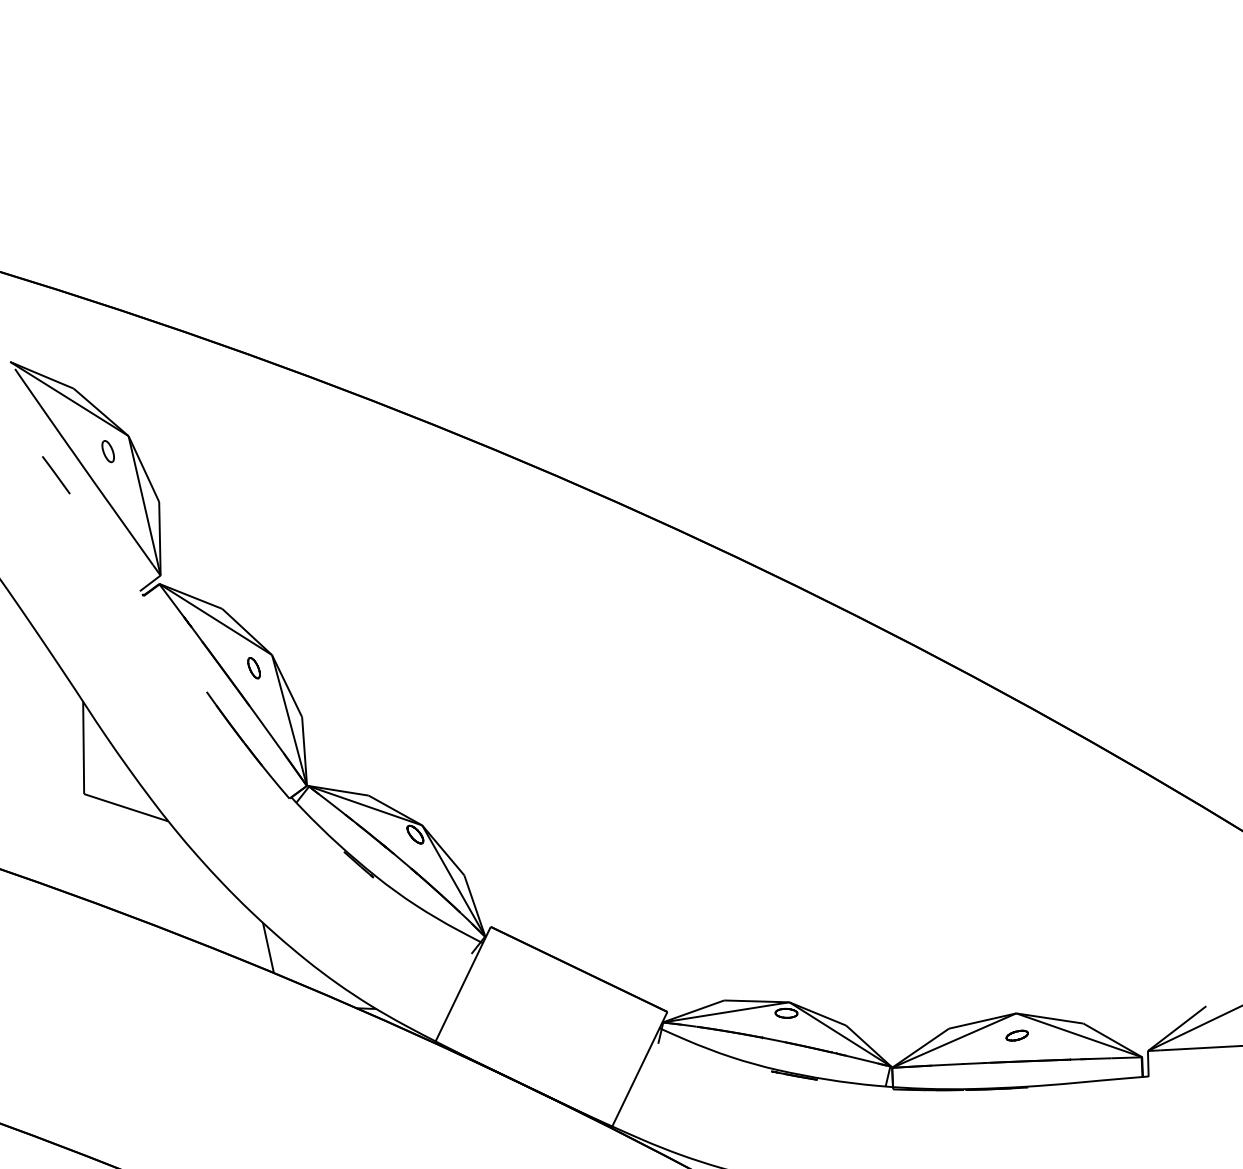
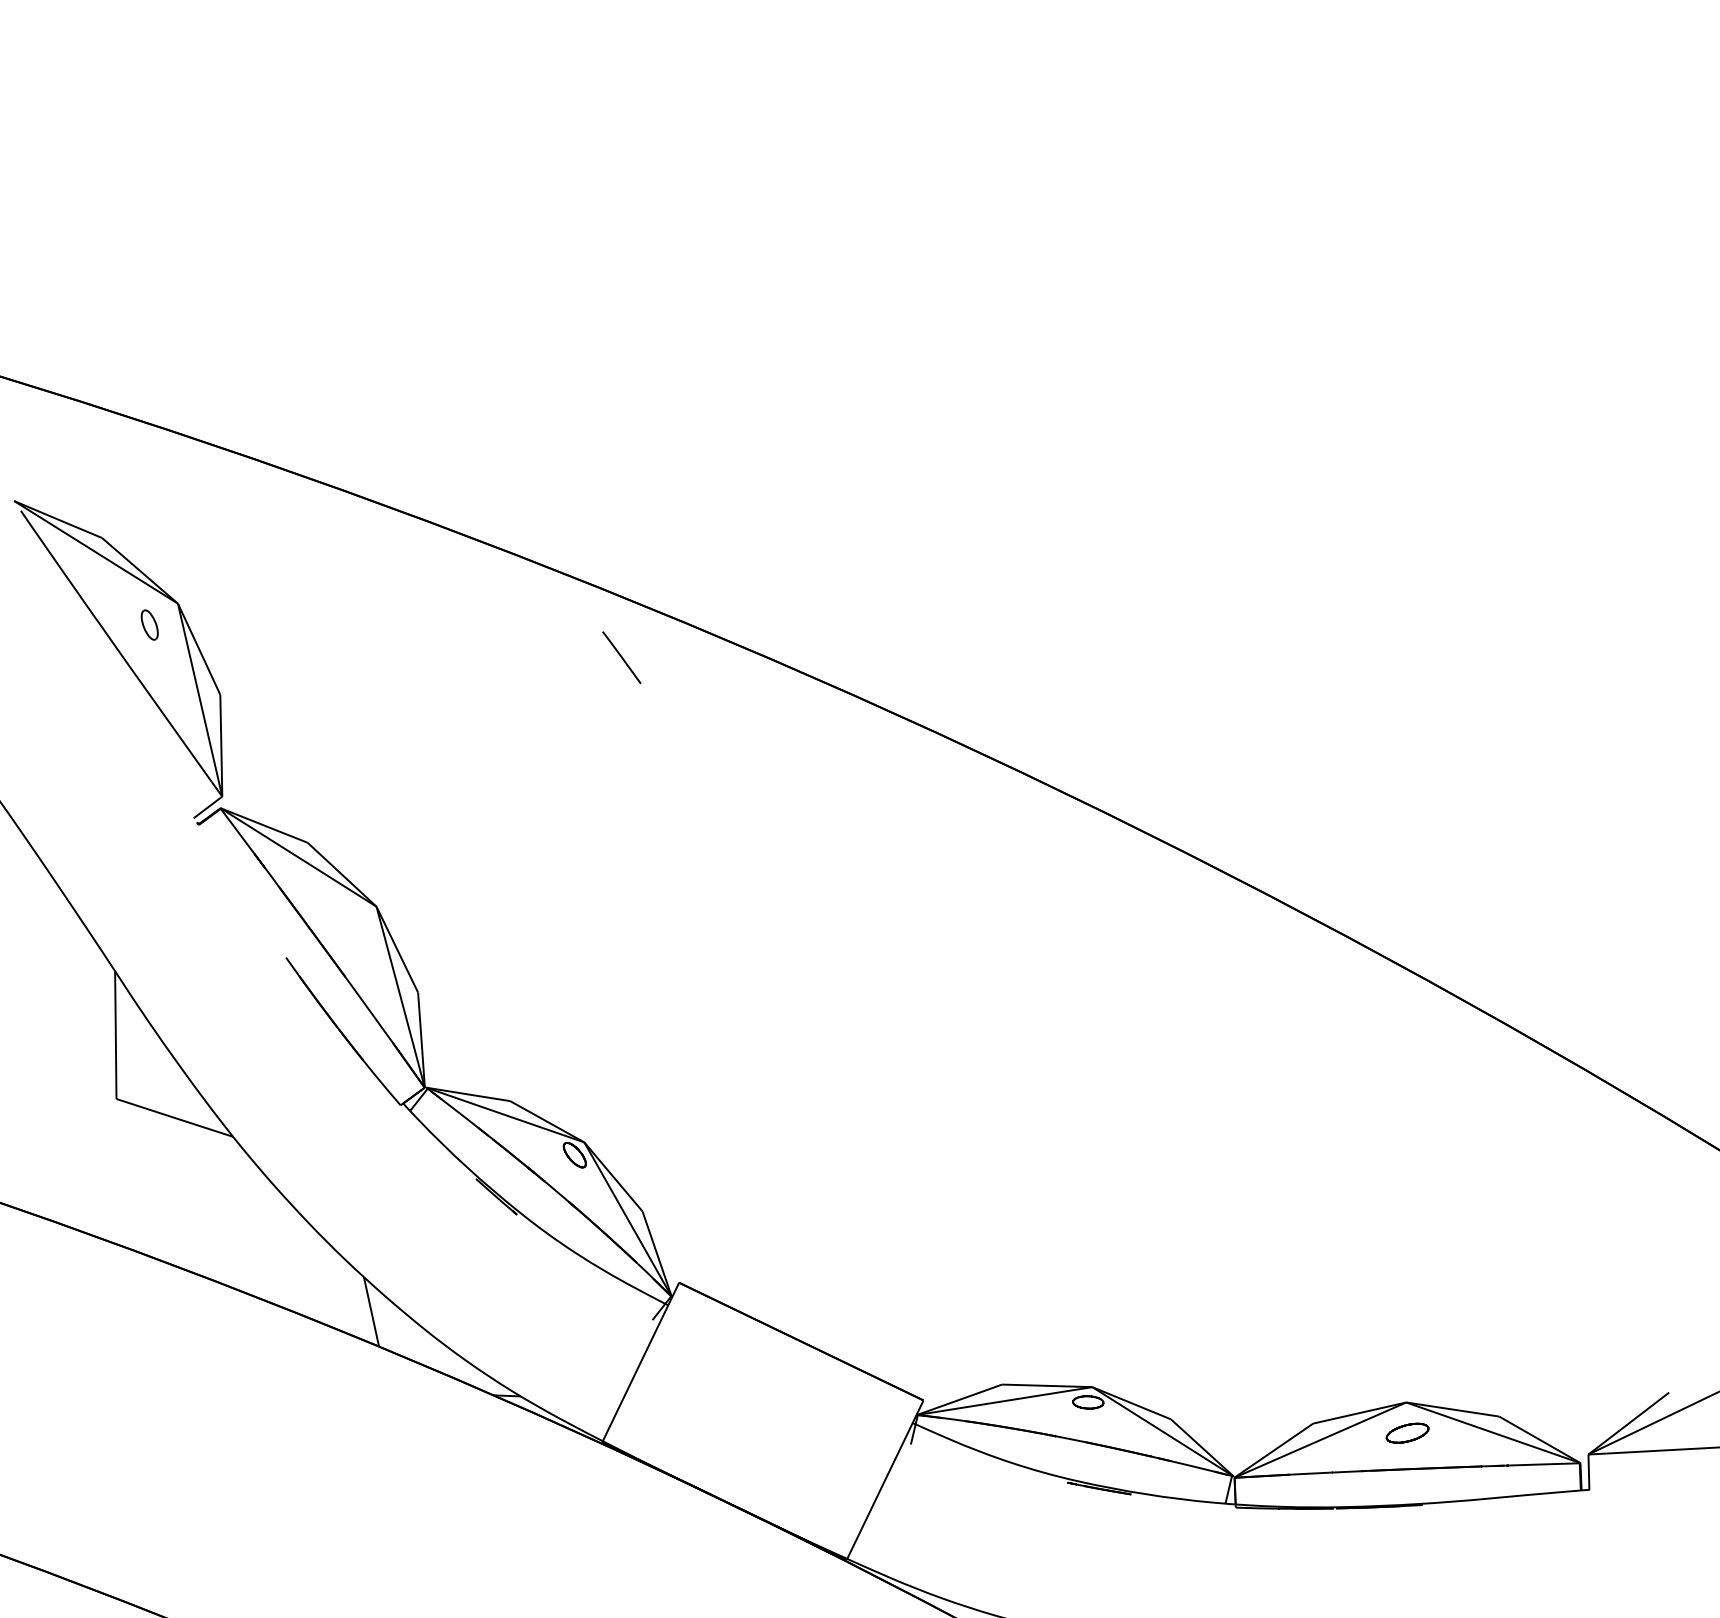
line: (55, 475) -> (621, 657), moved
part: (254, 667) -> (351, 924), removed
part: (1017, 1035) -> (1407, 1433), size x1.4

